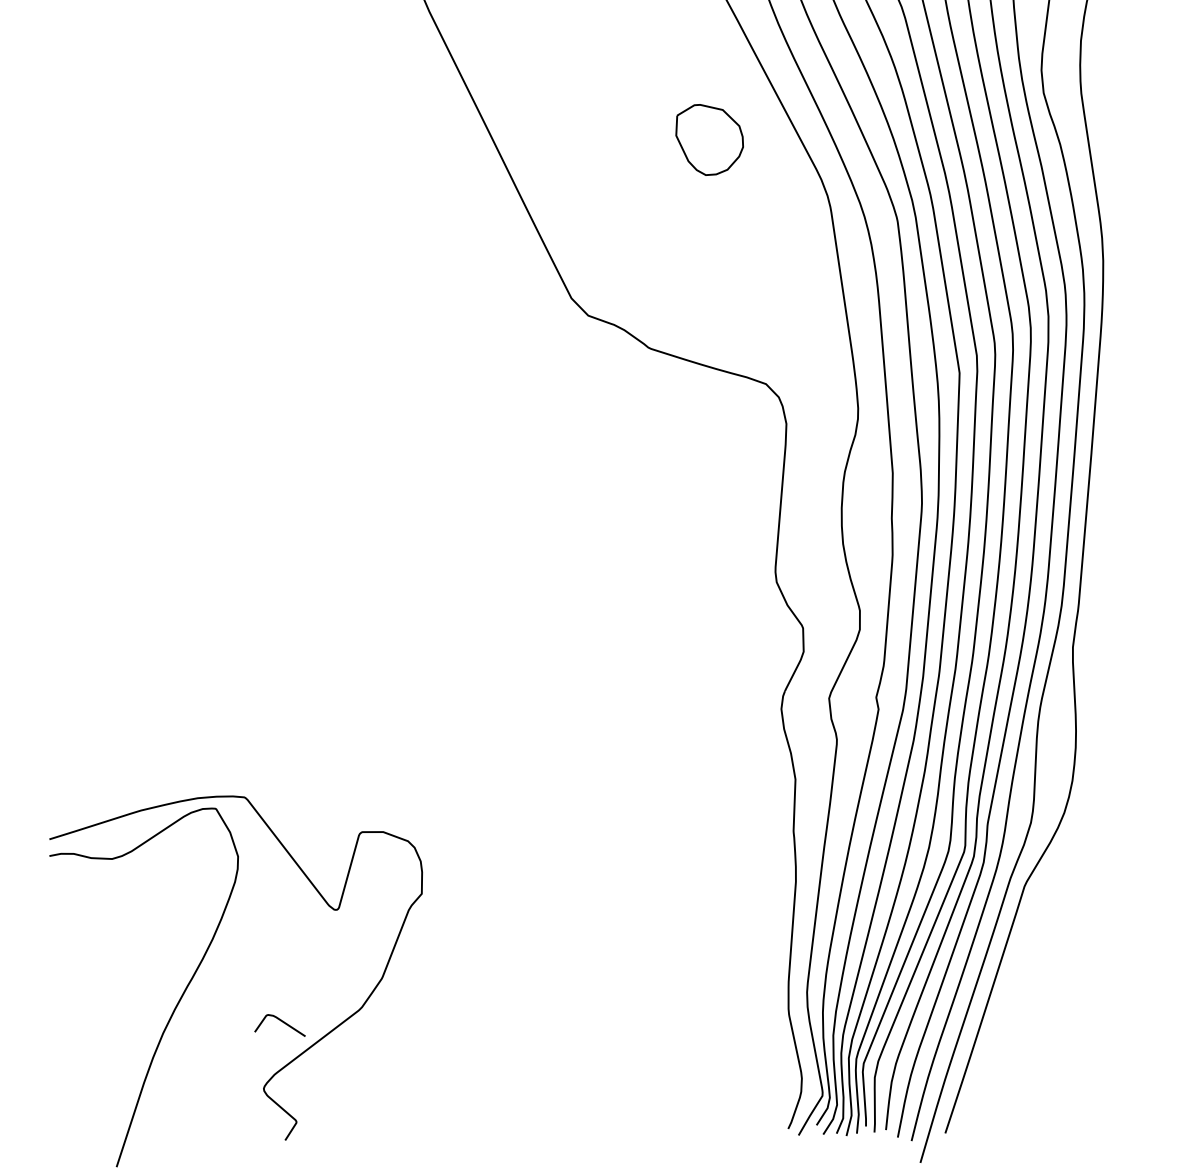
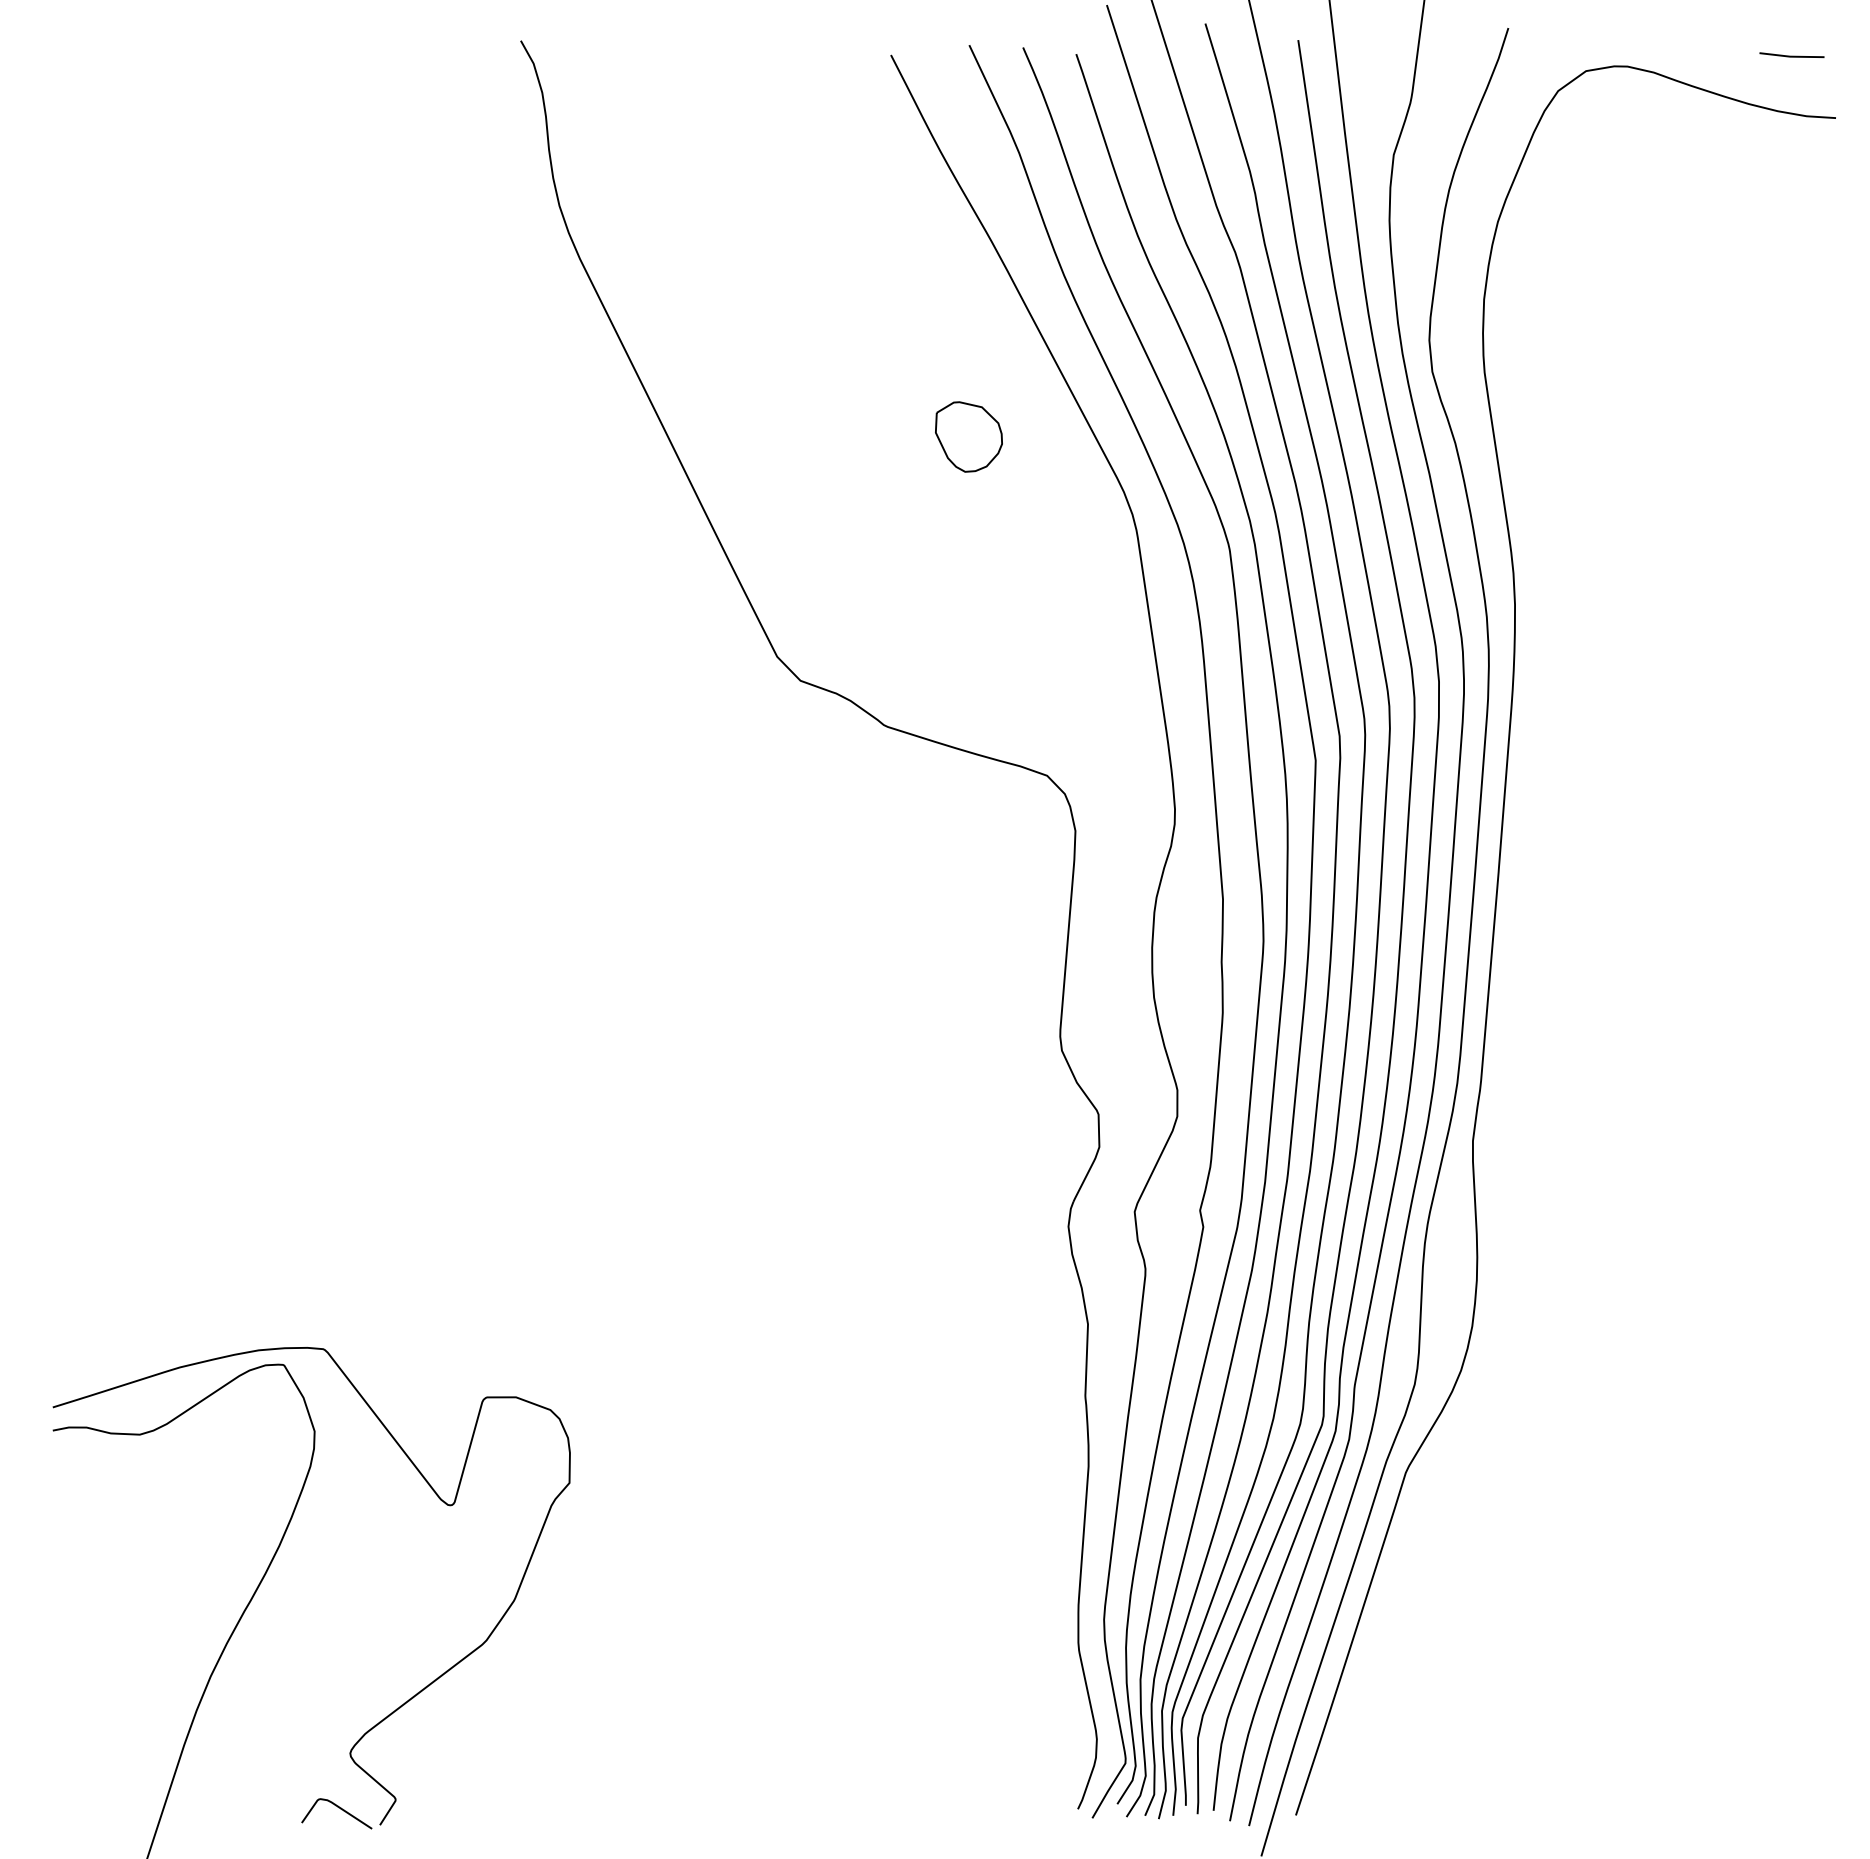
part: (709, 139) -> (968, 436), size x0.71
curve: (282, 1022) -> (340, 1809), moved

